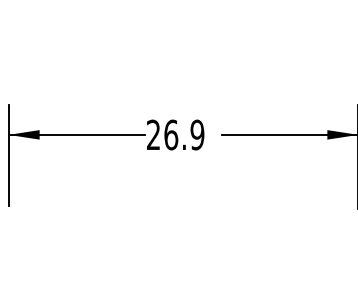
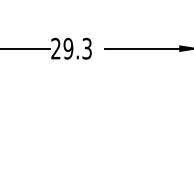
text: (184, 134) -> (77, 48), 26.9 -> 29.3

